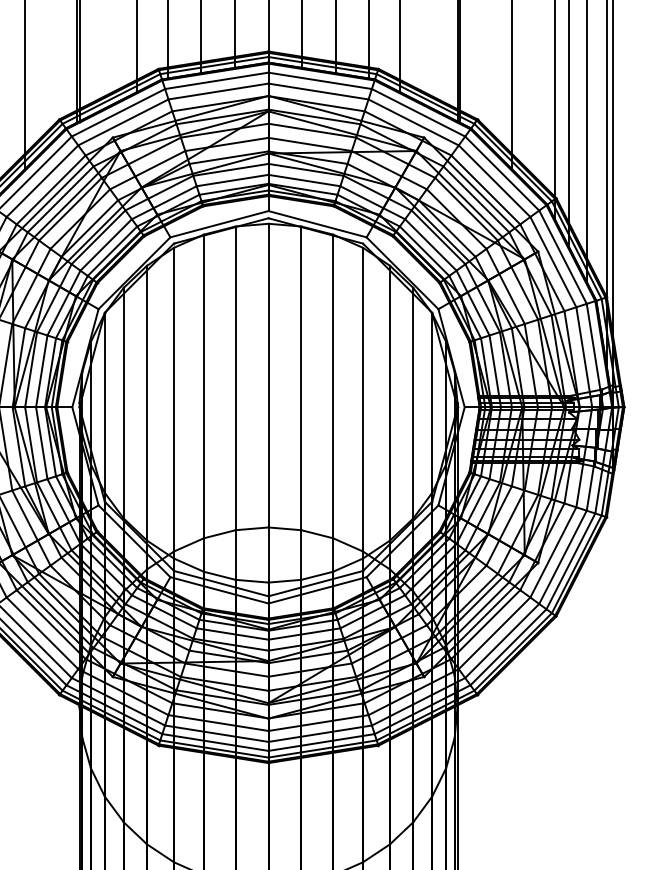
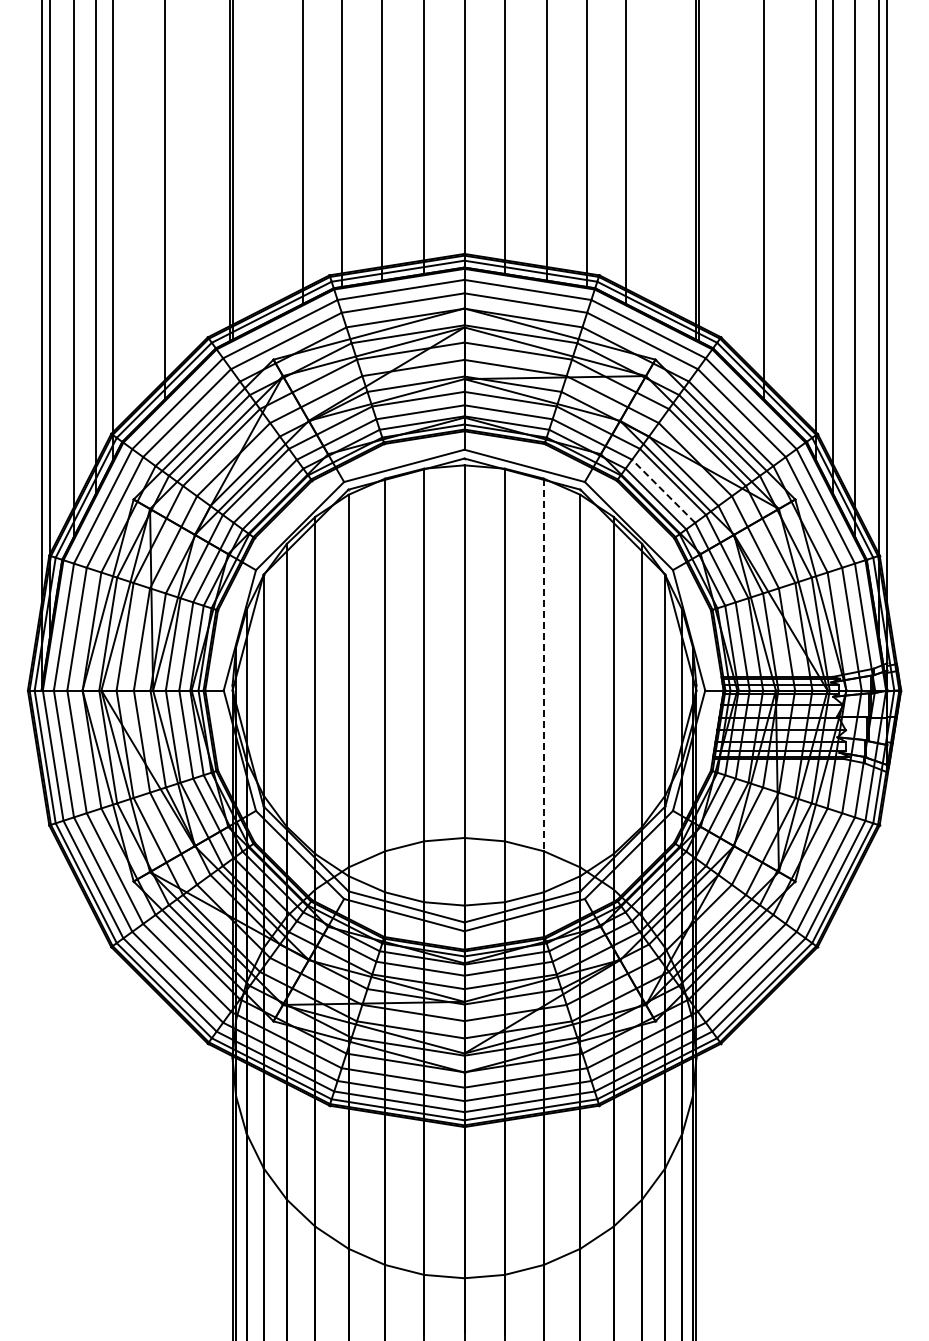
line: (430, 245) -> (663, 491), solid -> dashed
line: (332, 386) -> (543, 665), solid -> dashed

